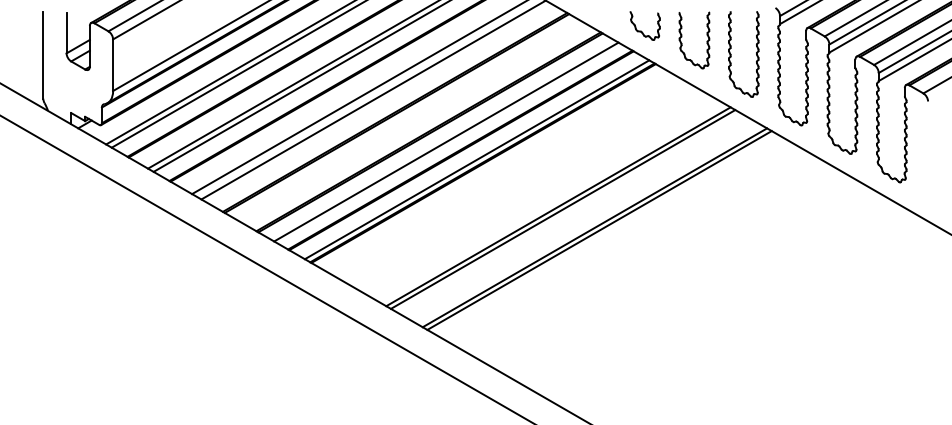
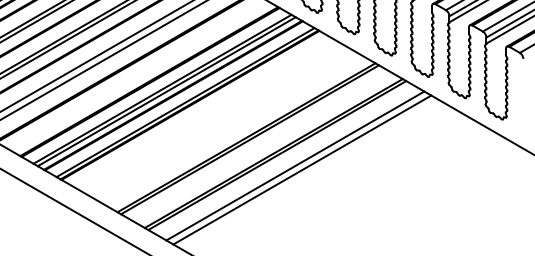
line: (451, 144) -> (166, 91), added
line: (623, 244) -> (295, 166), added
line: (632, 249) -> (301, 169), added

